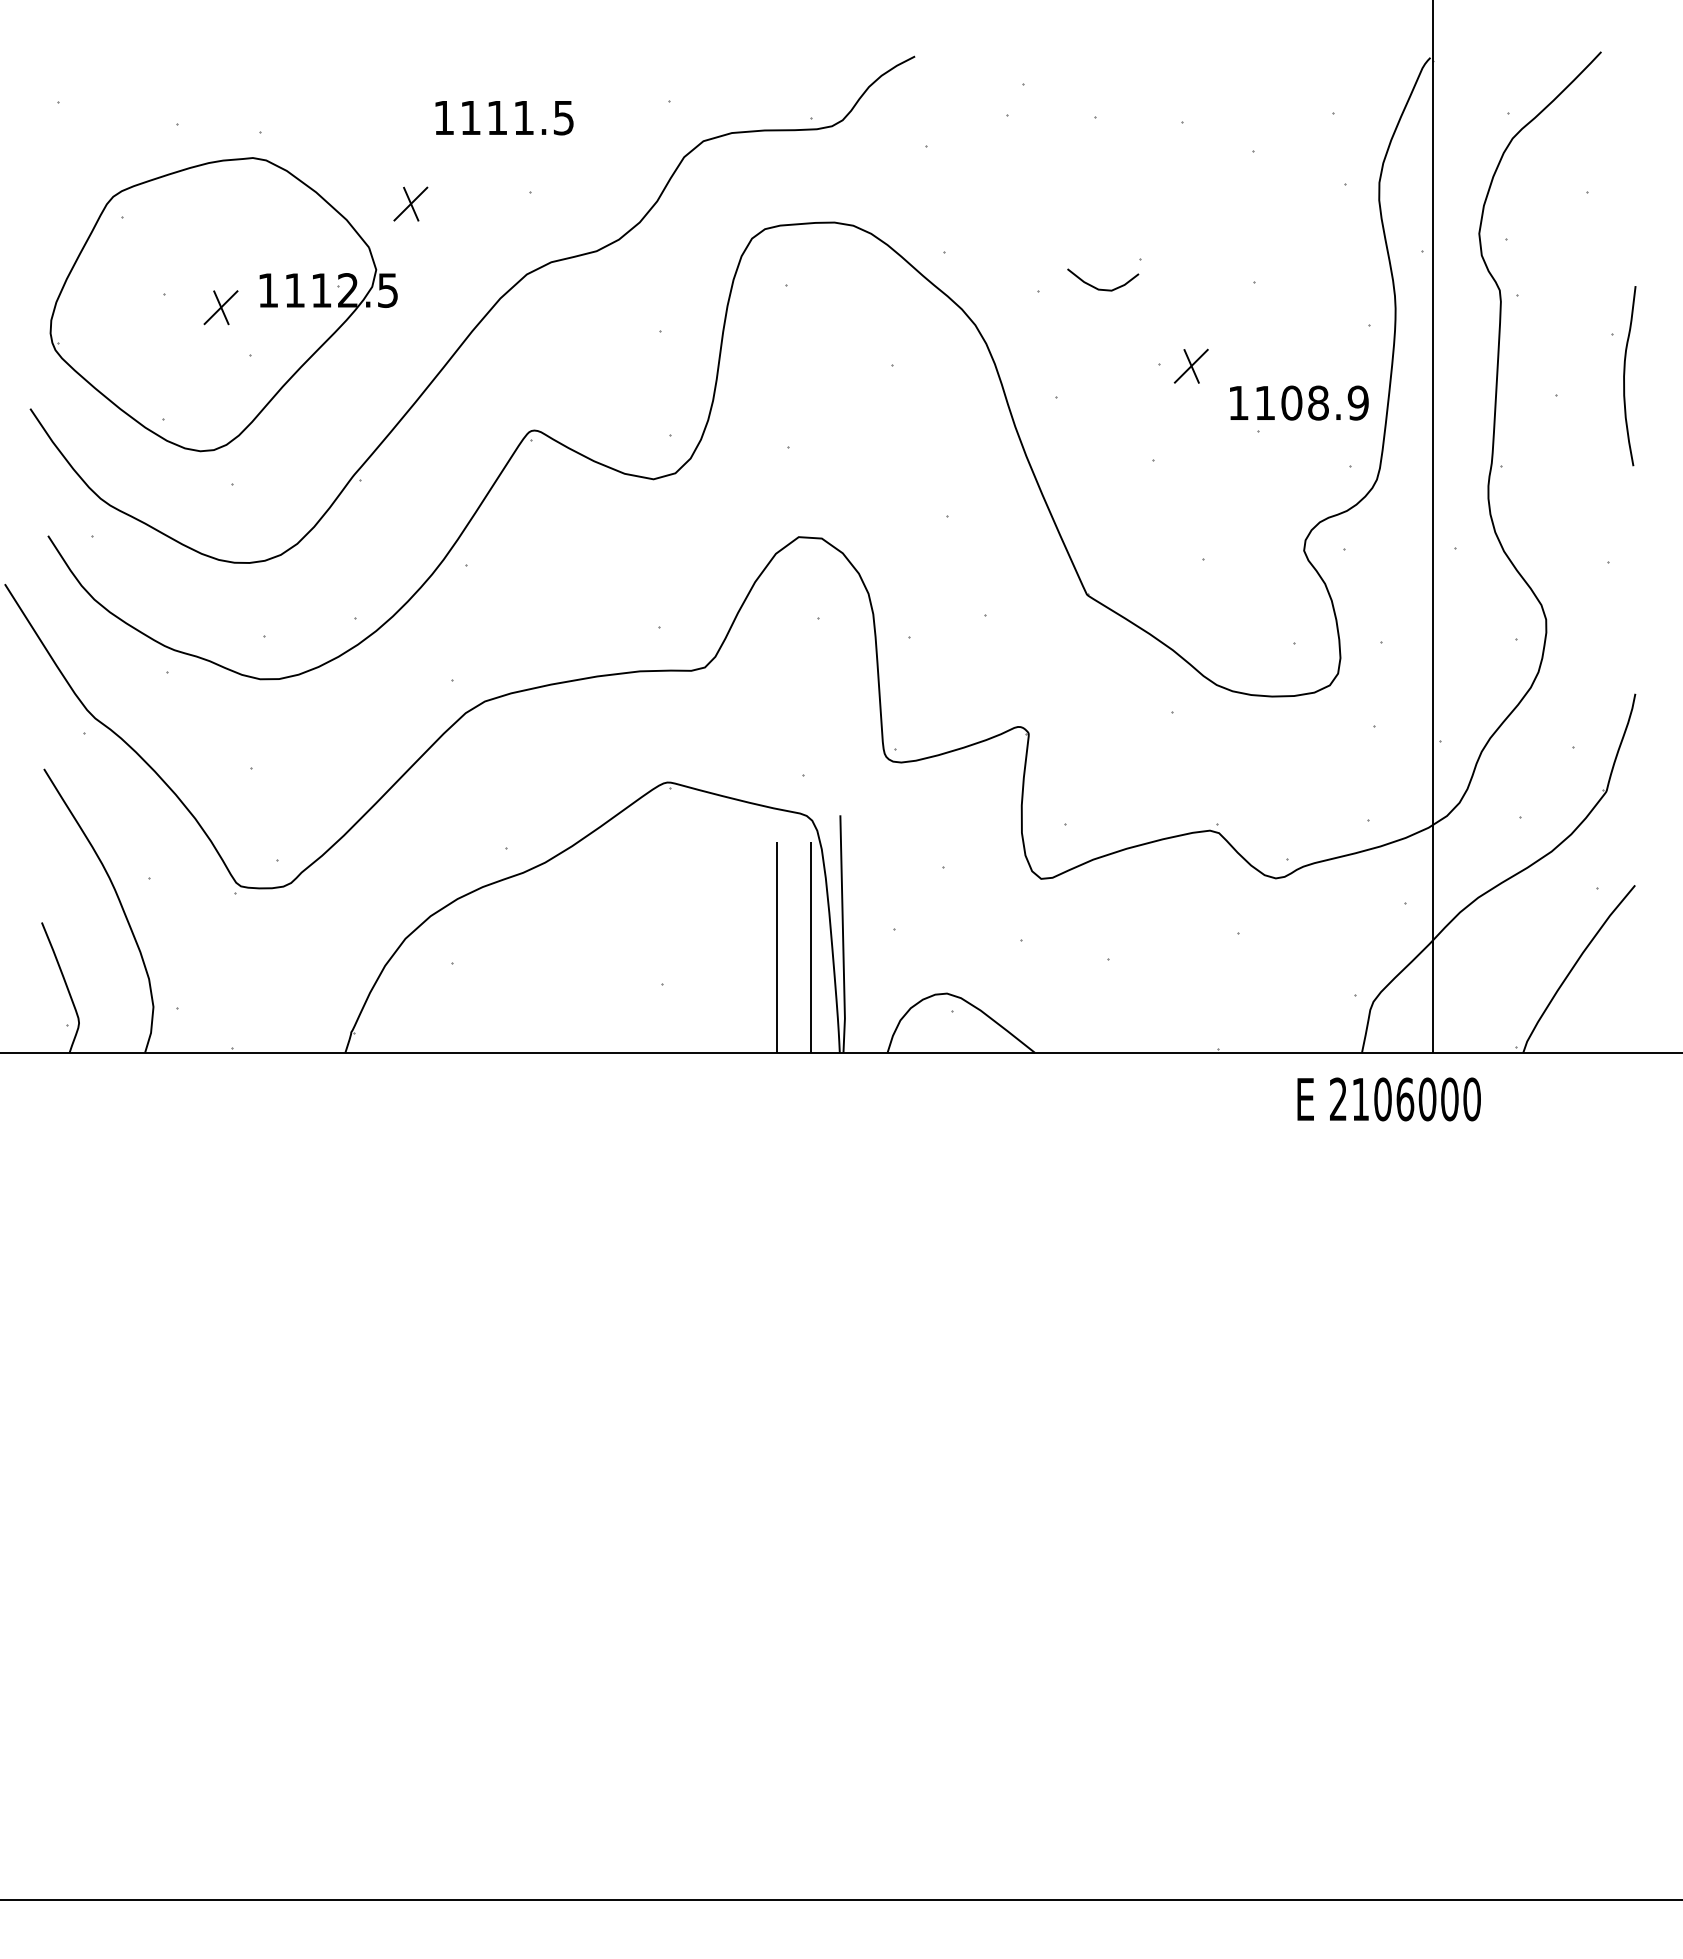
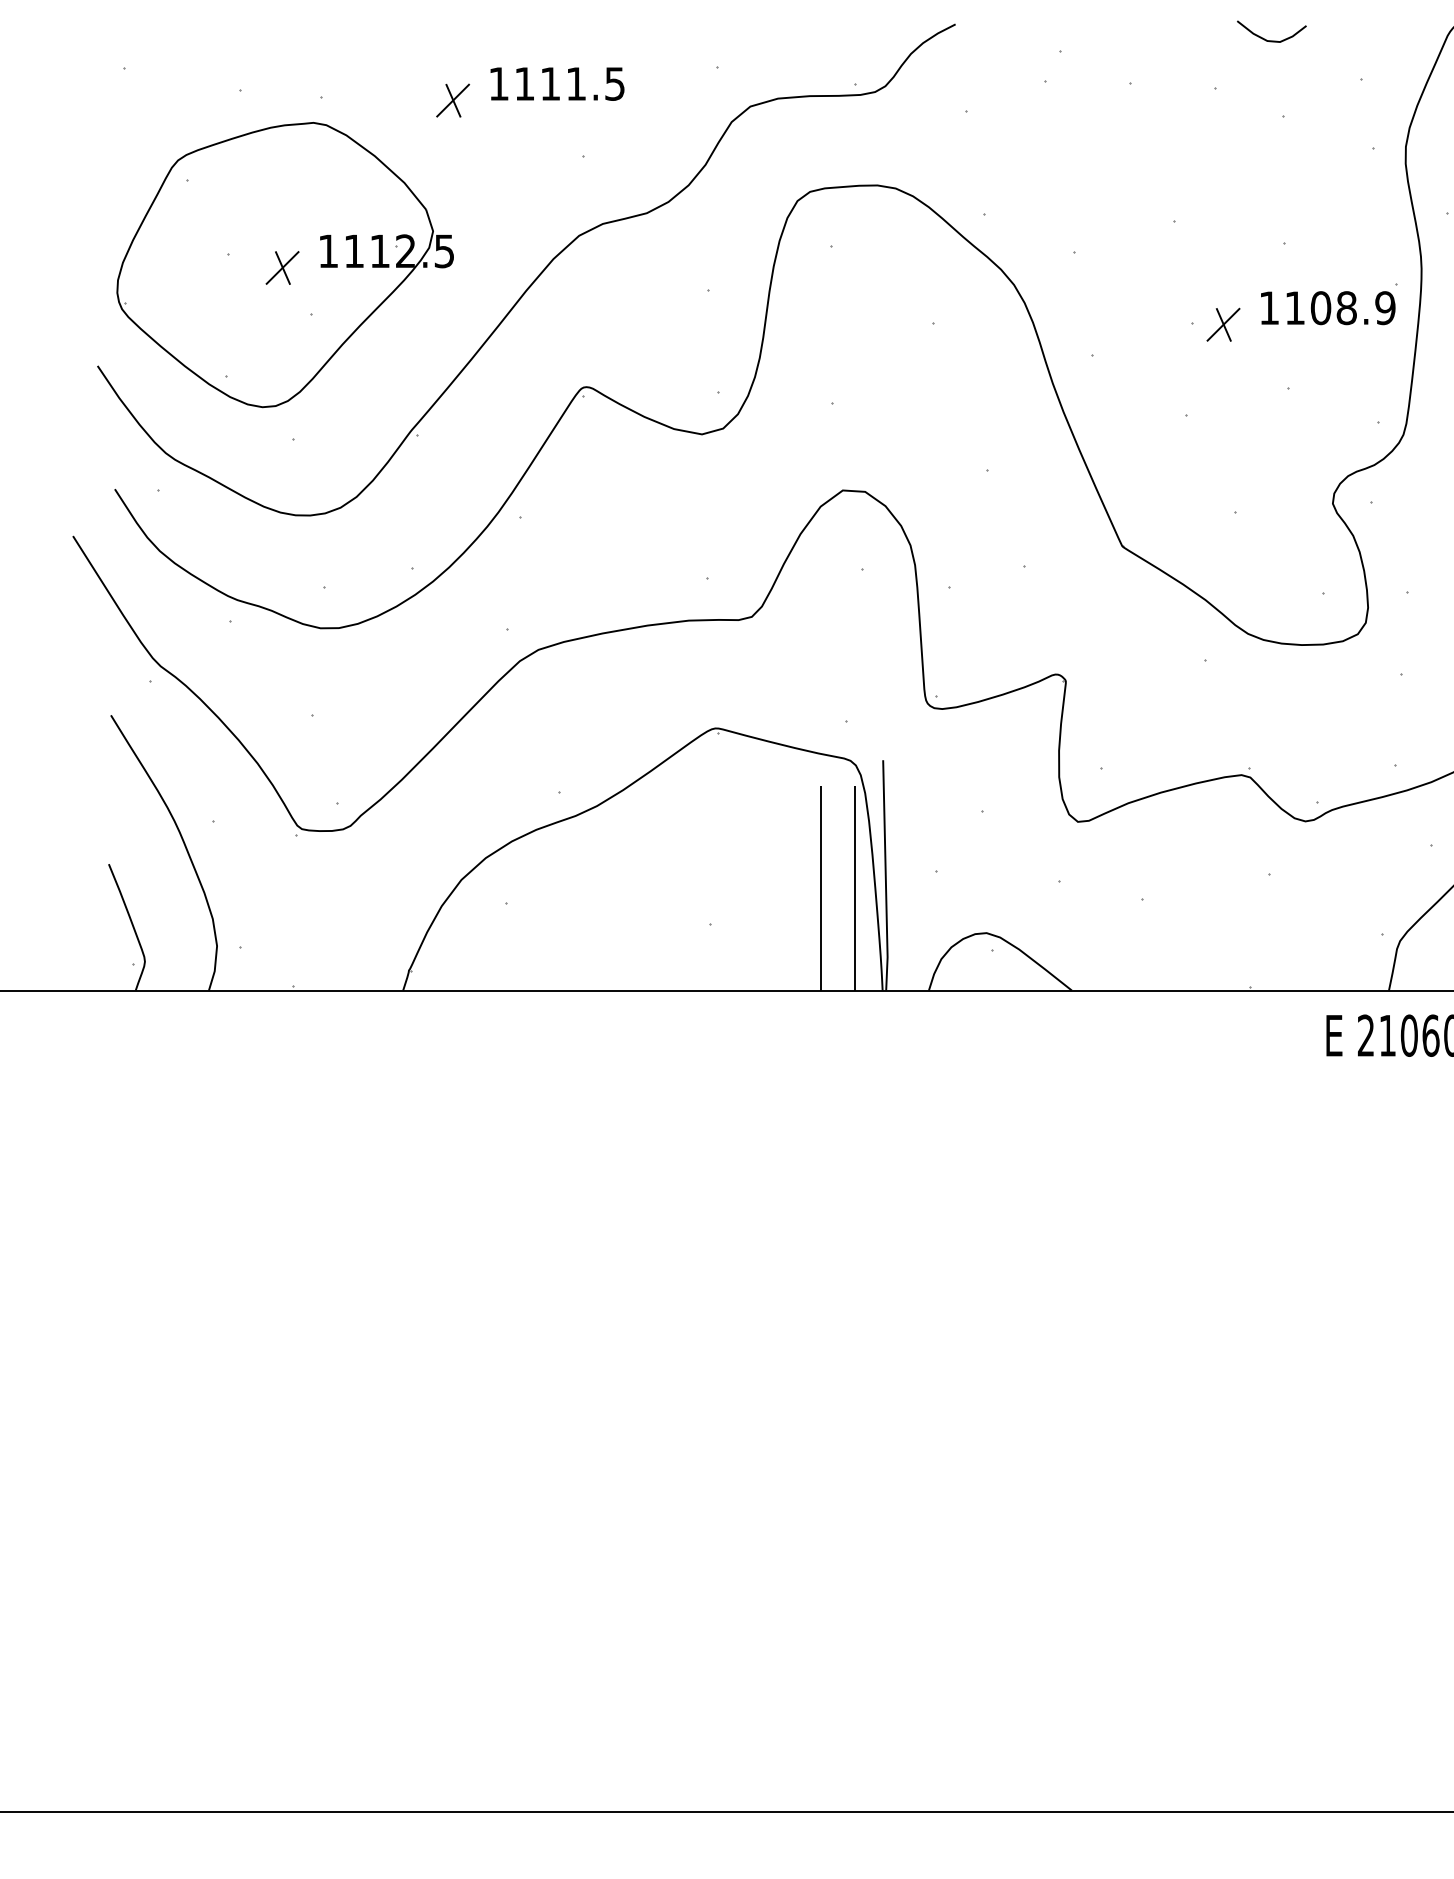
part: (410, 203) -> (452, 100), moved
curve: (1100, 288) -> (1269, 39), moved
text: (1299, 402) -> (1328, 307), moved

